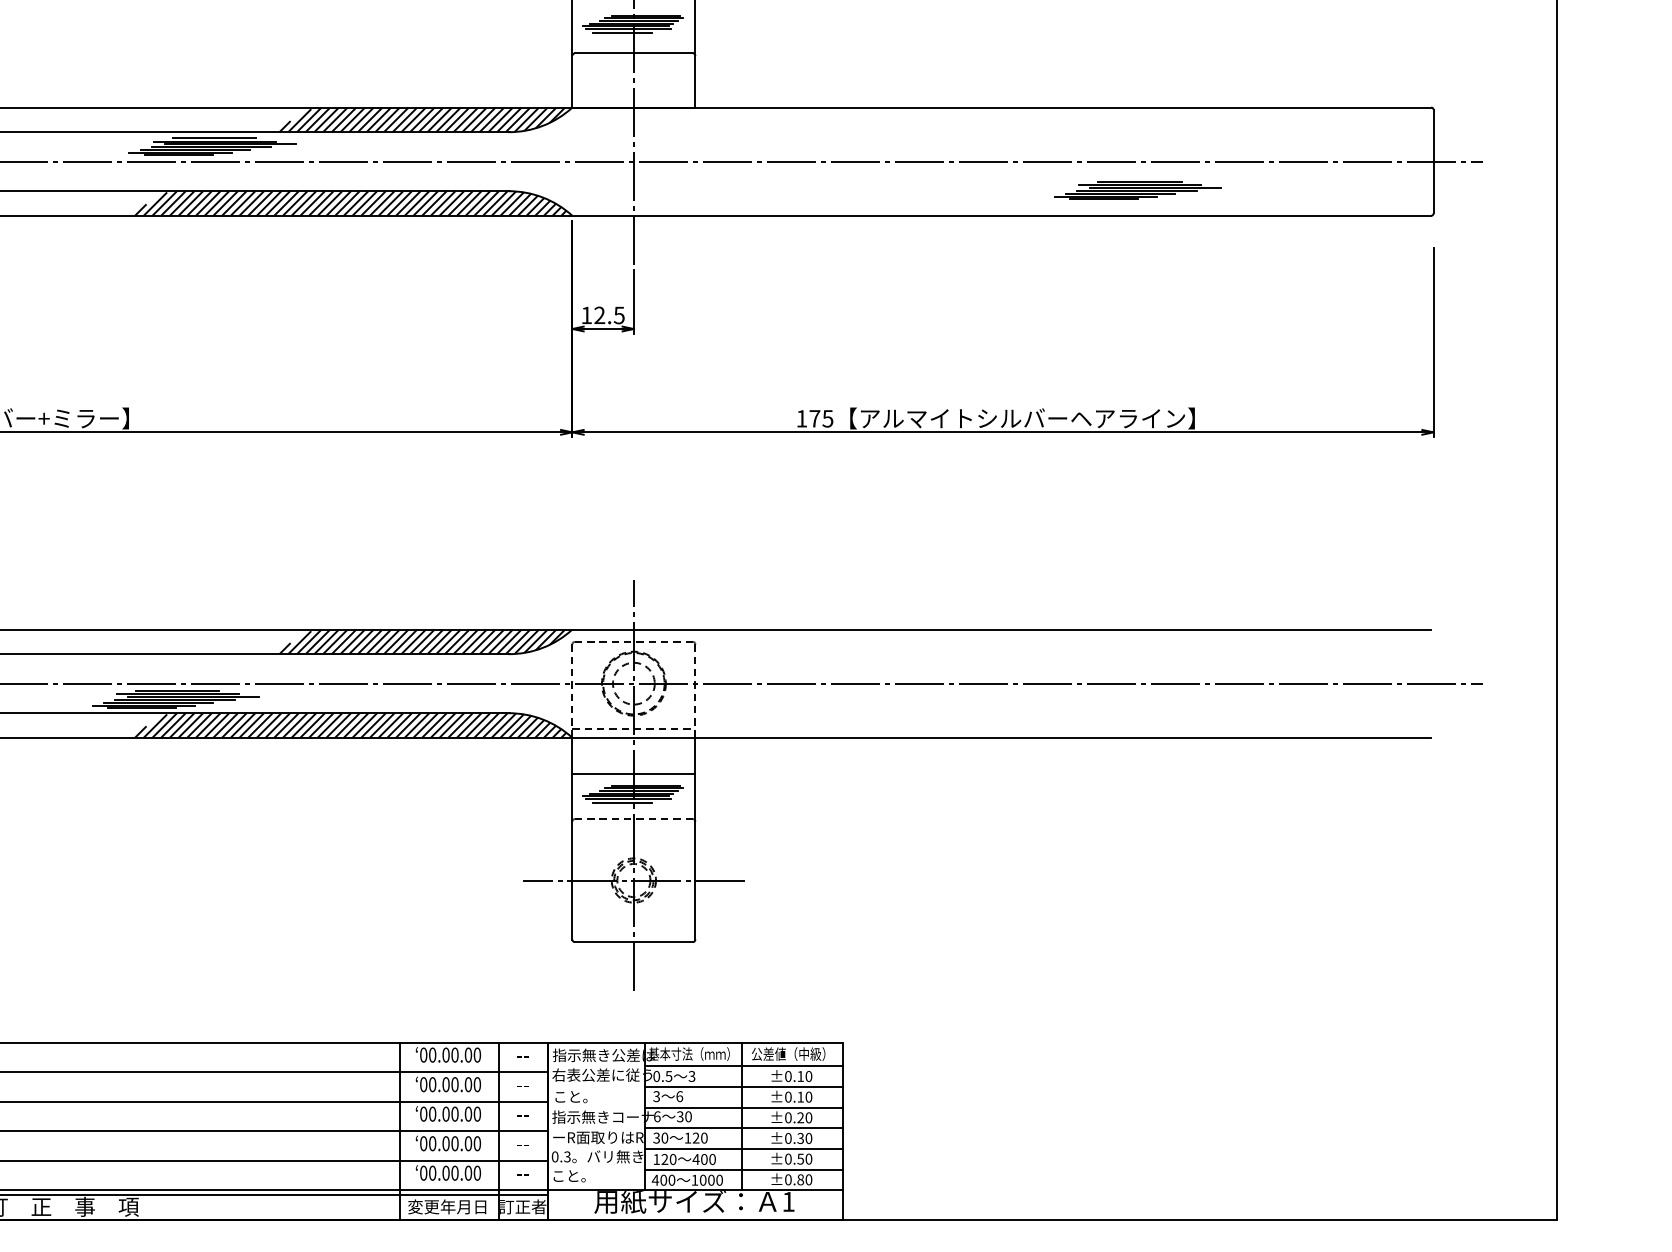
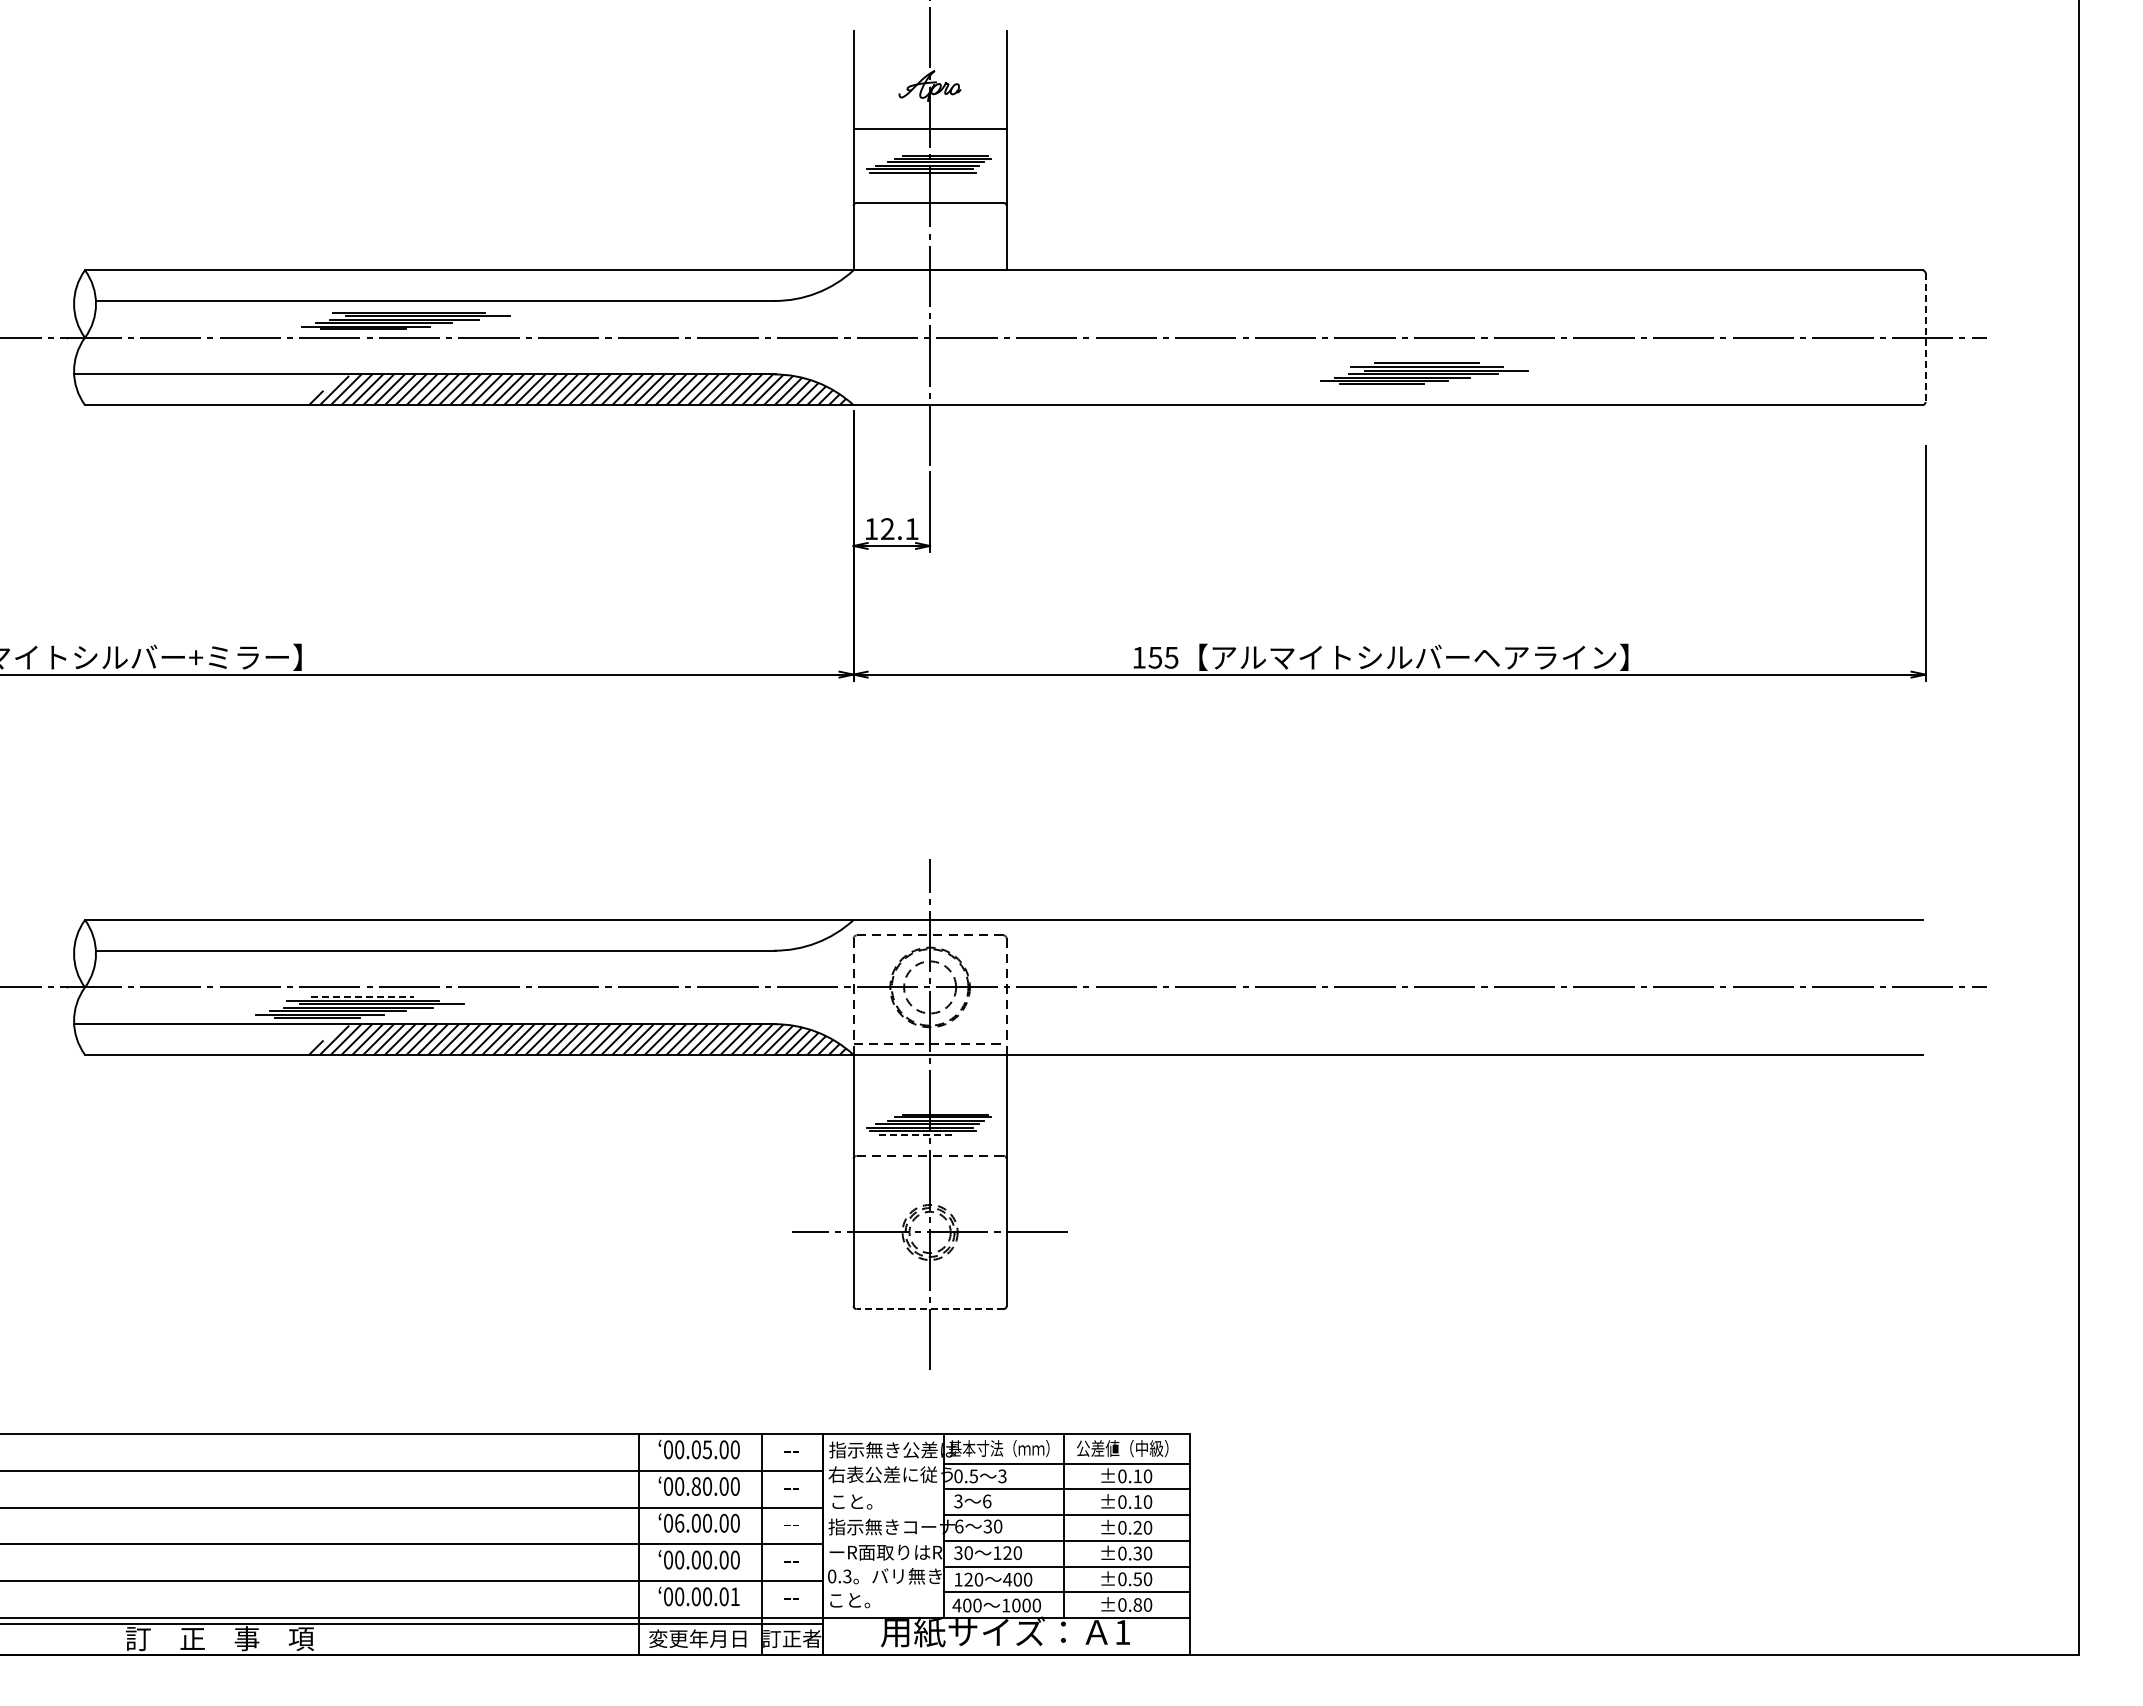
line: (622, 32) -> (915, 177), removed
hatch: (422, 119) -> (666, 285), removed
line: (214, 138) -> (408, 308), removed
line: (1433, 162) -> (1925, 338), solid -> dashed
part: (1137, 190) -> (1424, 373), moved
text: (618, 315) -> (911, 529), 12.5 -> 12.1
text: (814, 418) -> (1155, 657), 175 -> 155
hatch: (422, 641) -> (666, 935), removed
line: (177, 690) -> (362, 996), solid -> dashed
line: (633, 773) -> (929, 1099), removed
line: (622, 802) -> (915, 1135), solid -> dashed
line: (634, 942) -> (930, 1309), solid -> dashed
text: (454, 1054) -> (706, 1449), 00.00.00 -> 00.05.00
text: (445, 1084) -> (695, 1486), 00.00.00 -> 00.80.00
text: (432, 1113) -> (679, 1522), 00.00.00 -> 06.00.00
text: (476, 1173) -> (734, 1596), 00.00.00 -> 00.00.01

